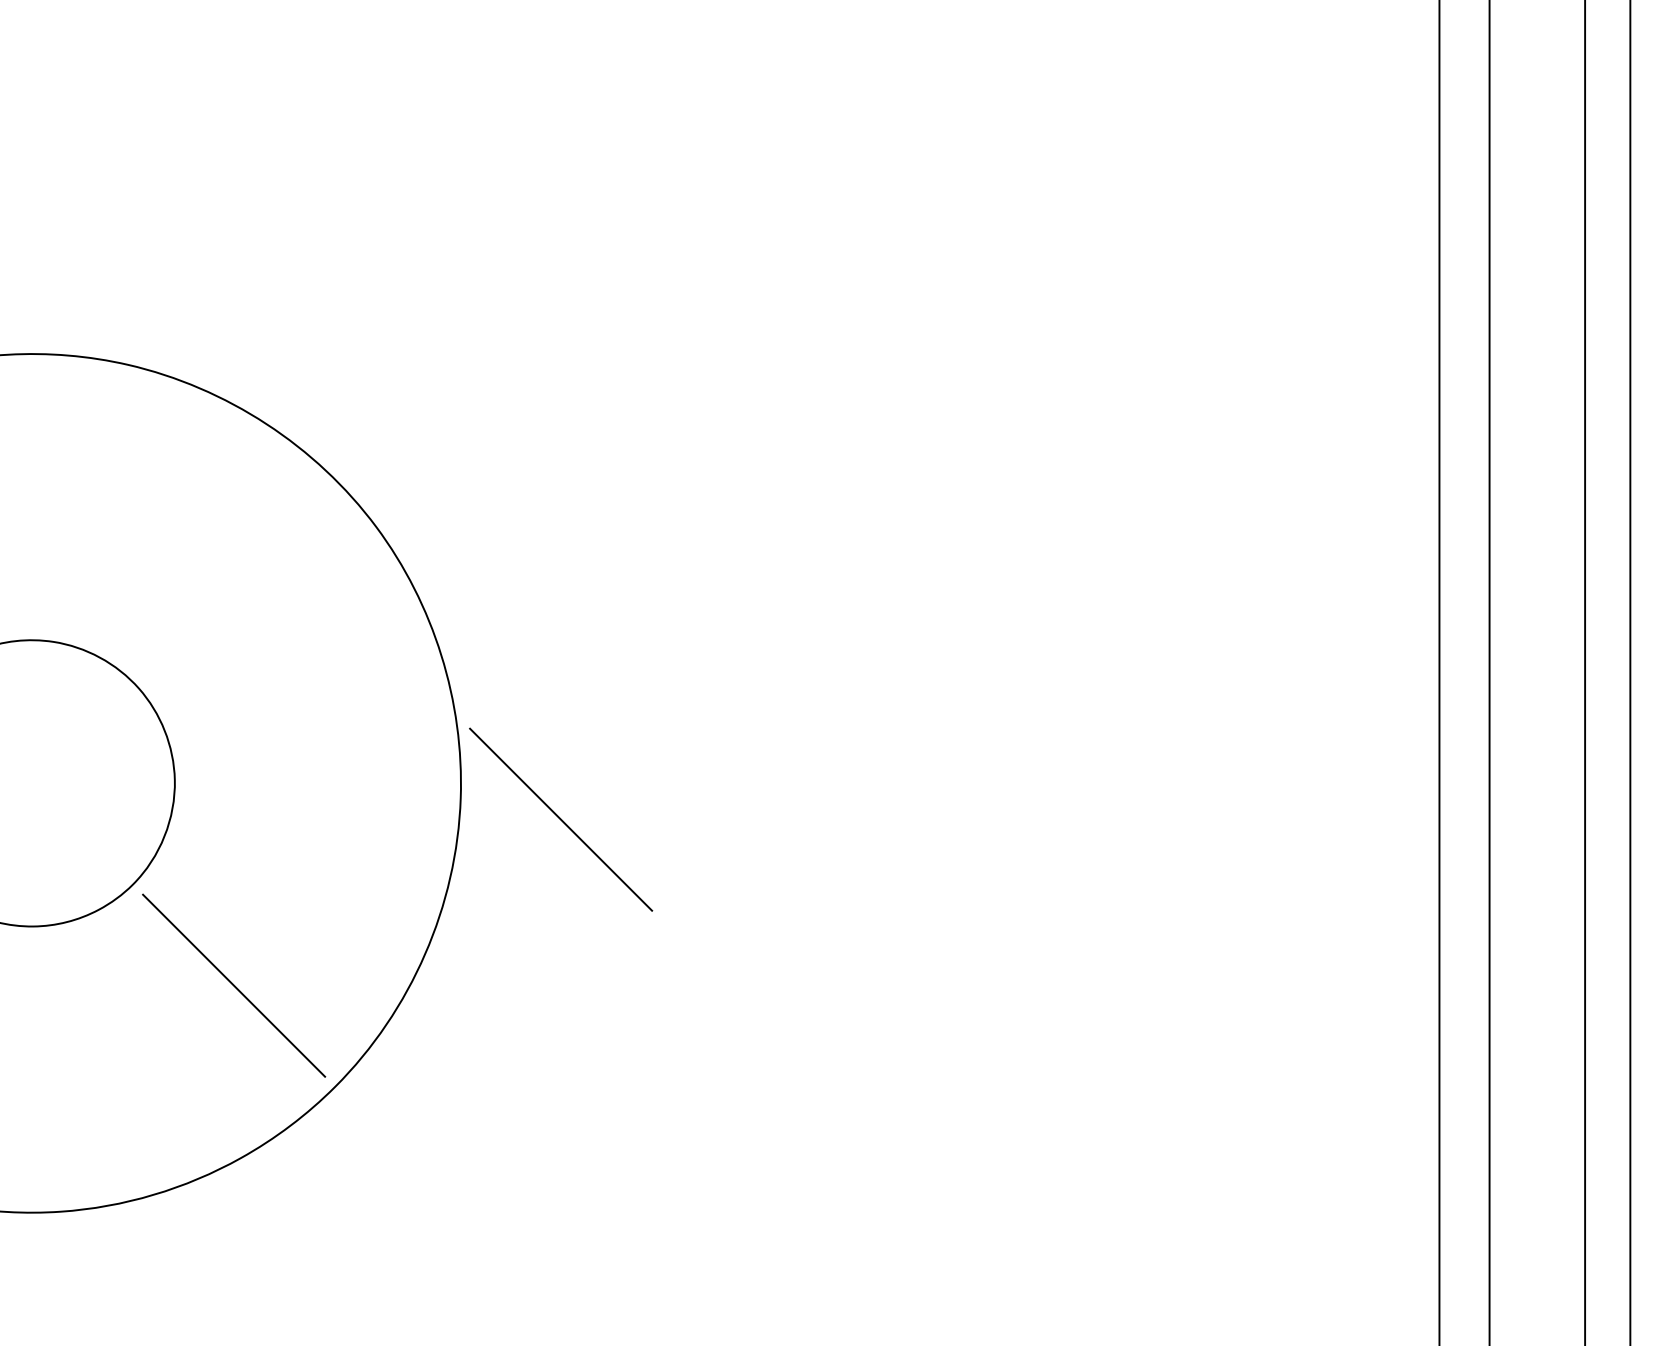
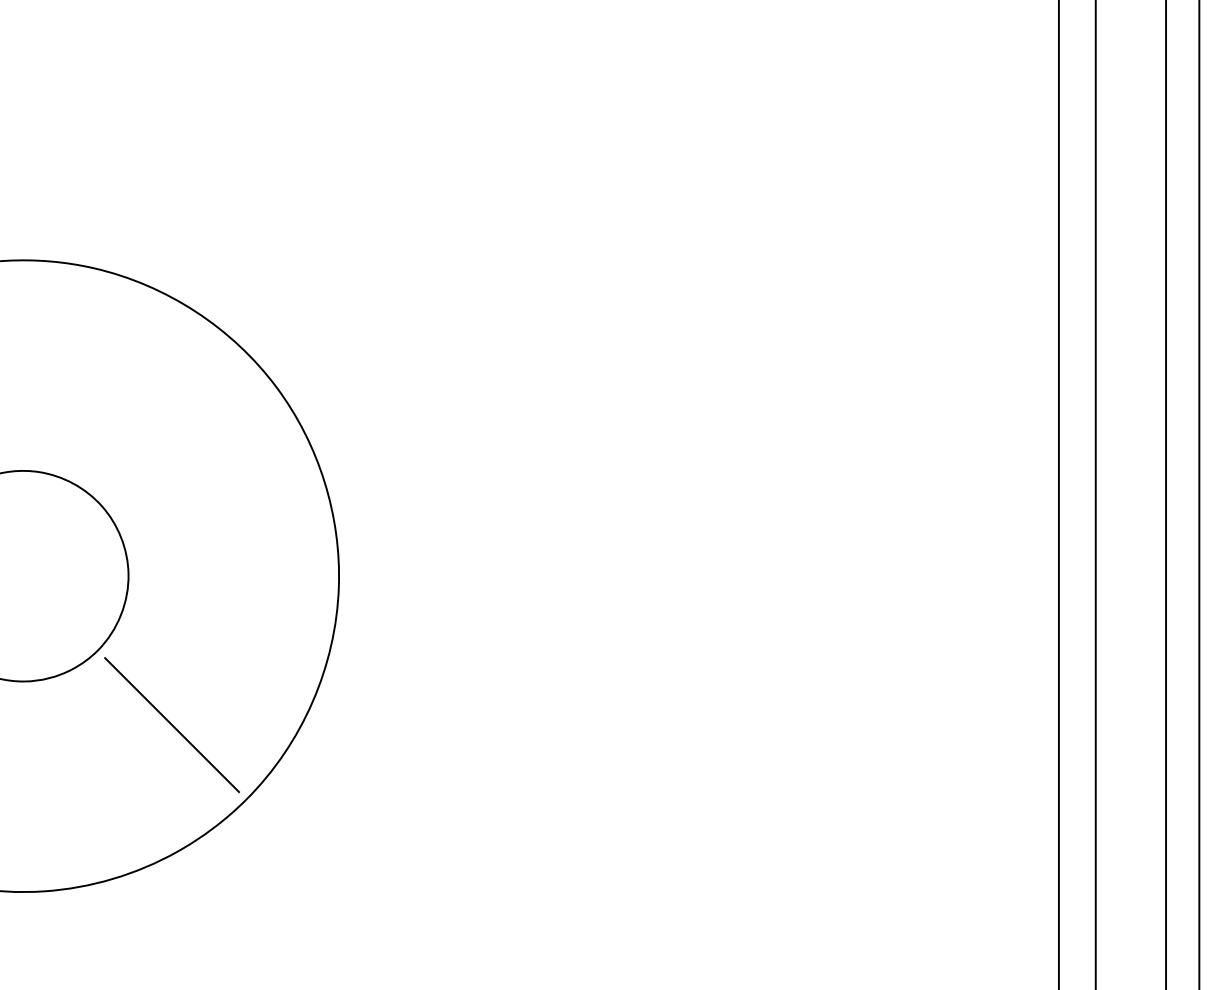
line: (561, 819) -> (412, 602), removed

